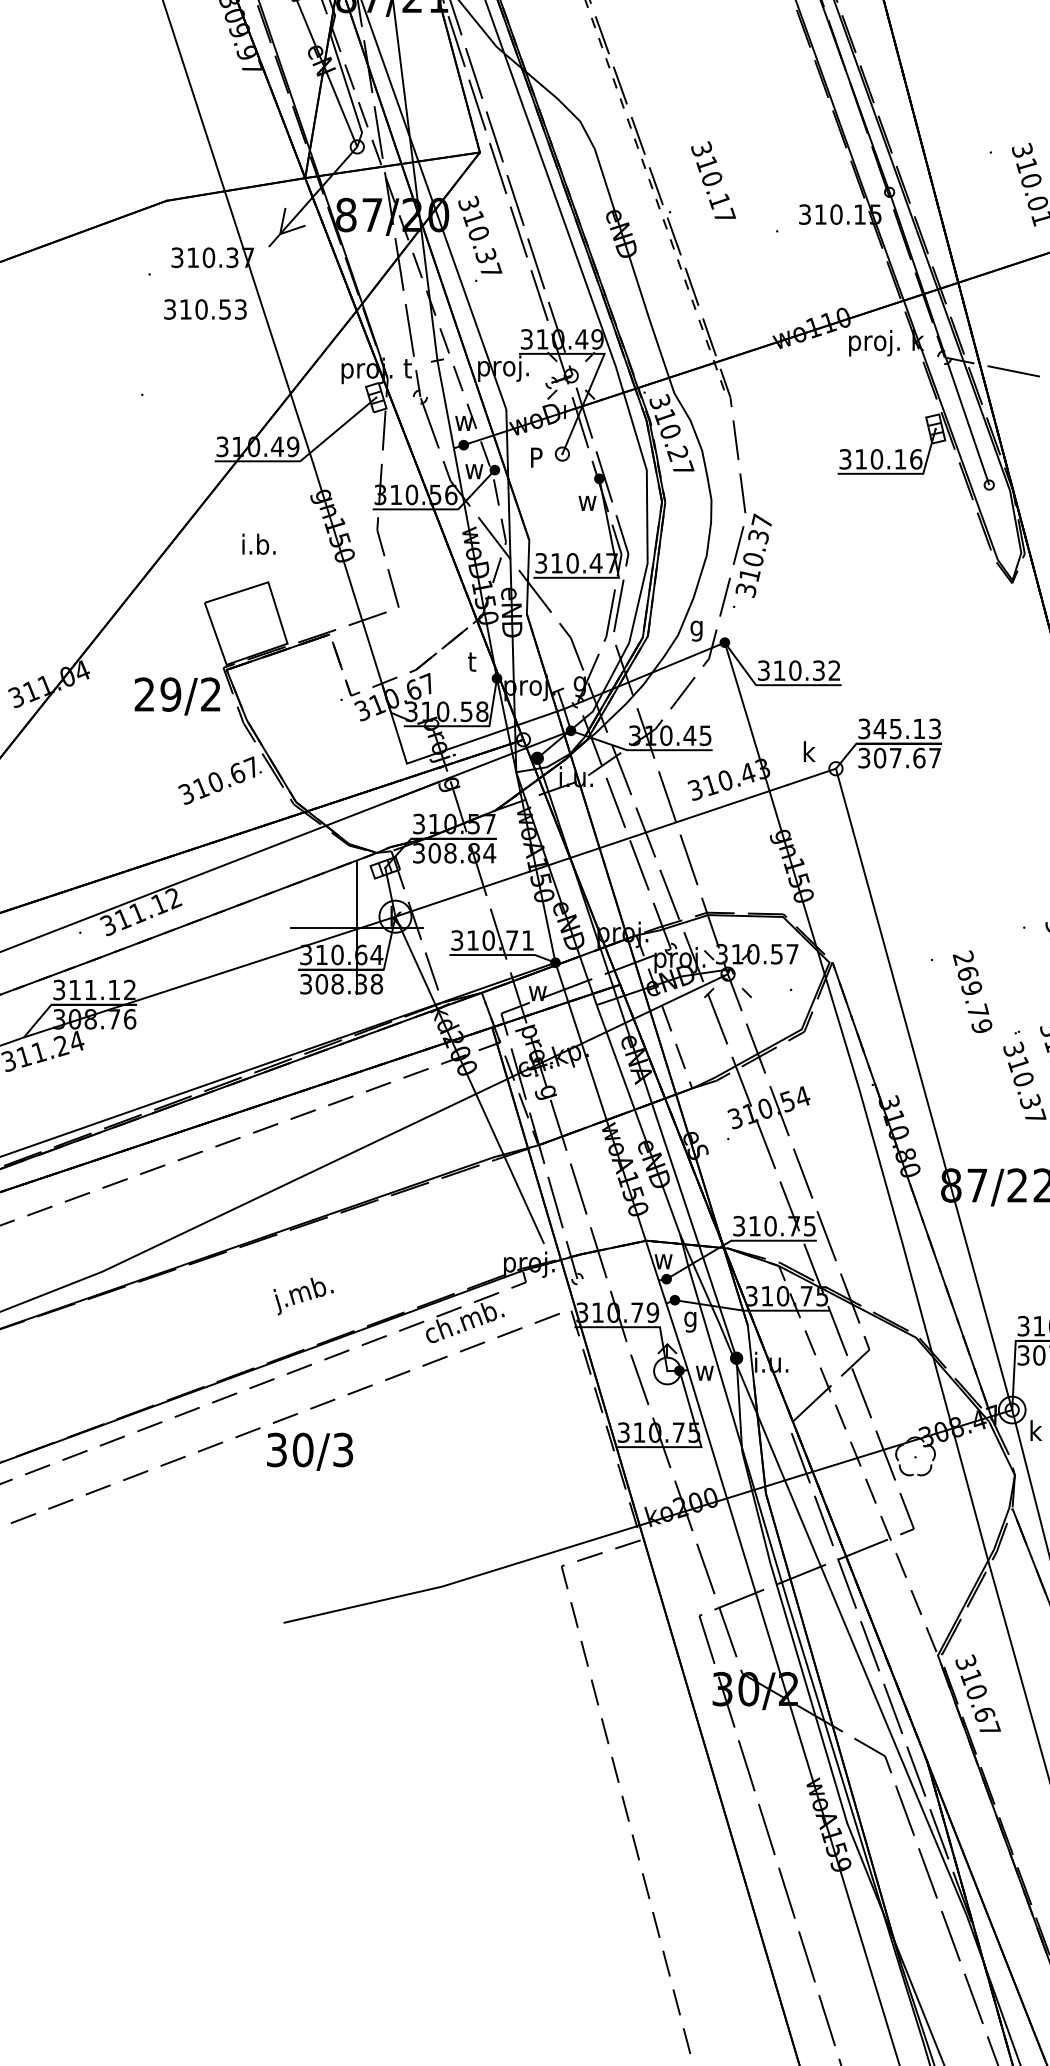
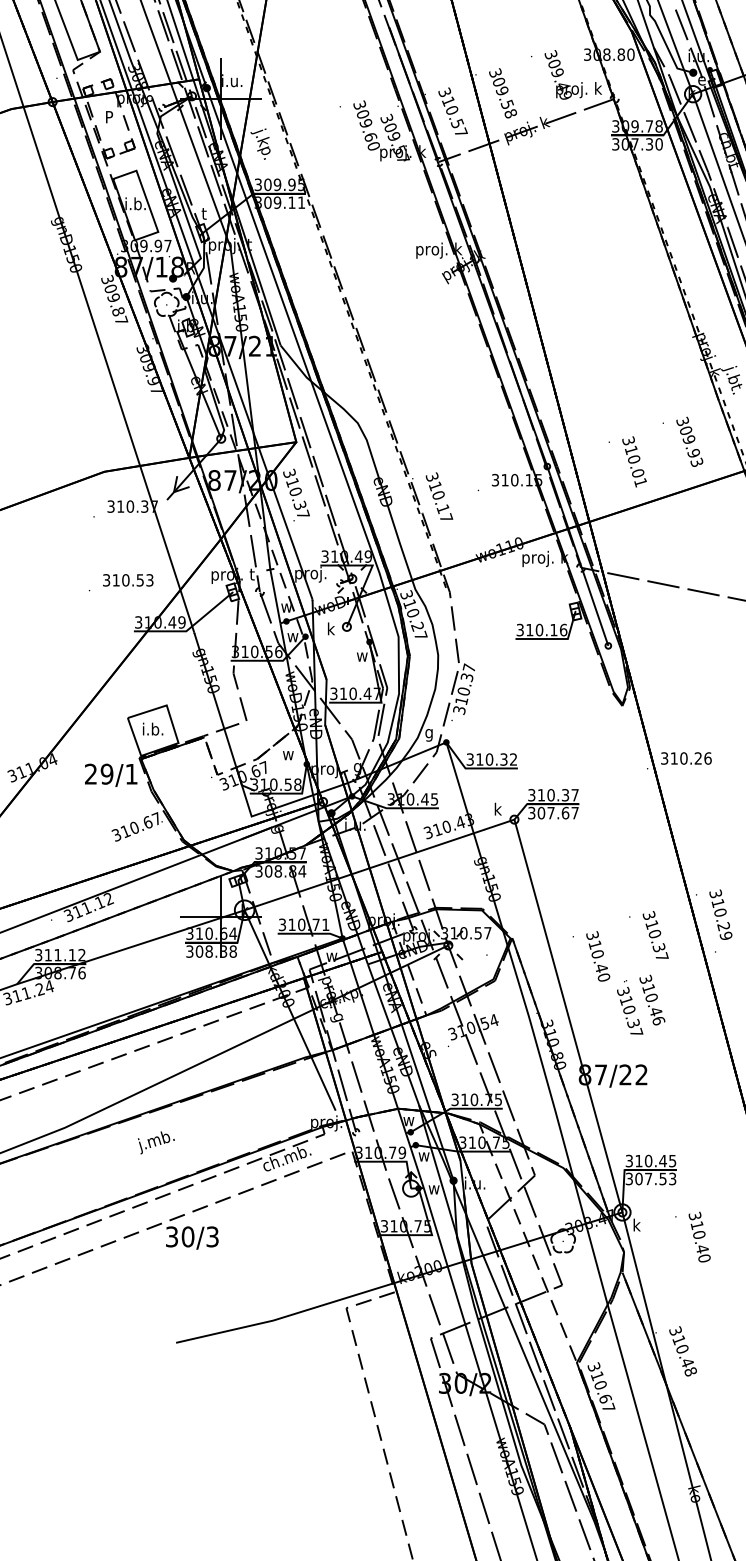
text: (713, 179) -> (439, 495), moved
text: (205, 309) -> (128, 580), moved
text: (535, 456) -> (330, 628), P -> k
text: (259, 543) -> (153, 728), moved
text: (467, 662) -> (288, 754), t -> w
text: (210, 693) -> (131, 773), 29/2 -> 29/1
text: (906, 729) -> (557, 795), 345.13 -> 310.37
text: (971, 992) -> (597, 956), 269.79 -> 310.40
text: (303, 1295) -> (156, 1142), moved
text: (687, 1321) -> (423, 1158), g -> w

